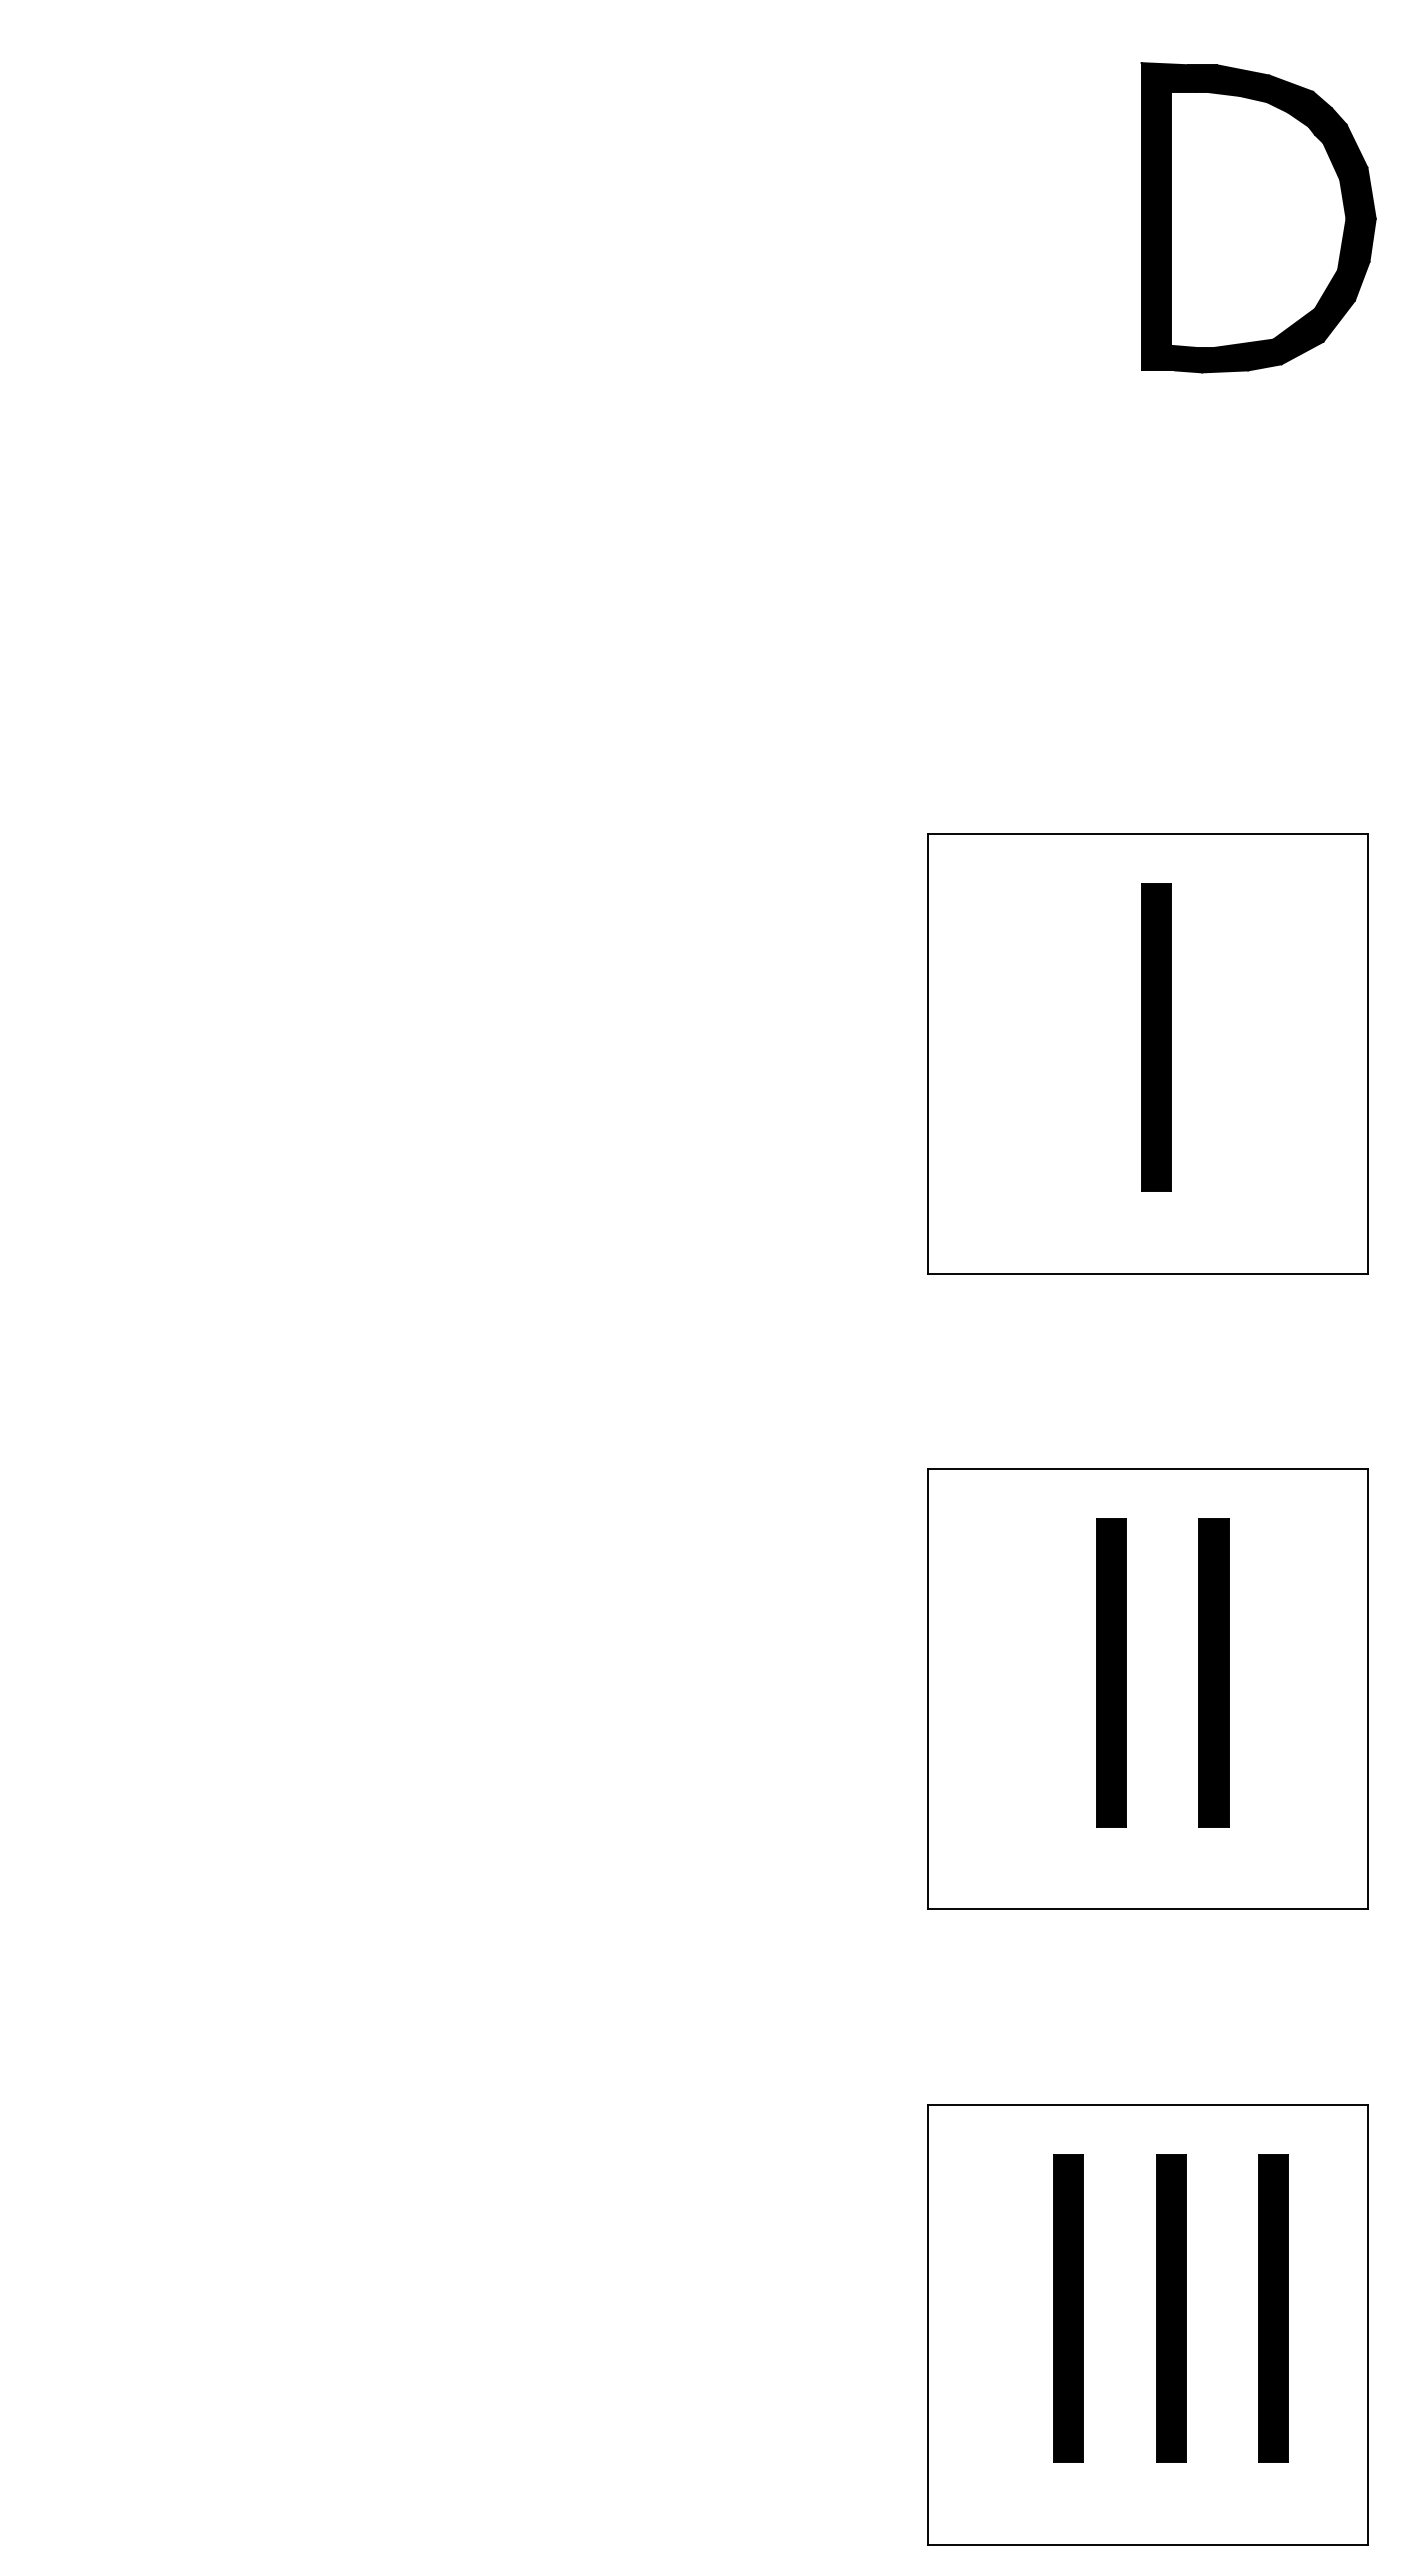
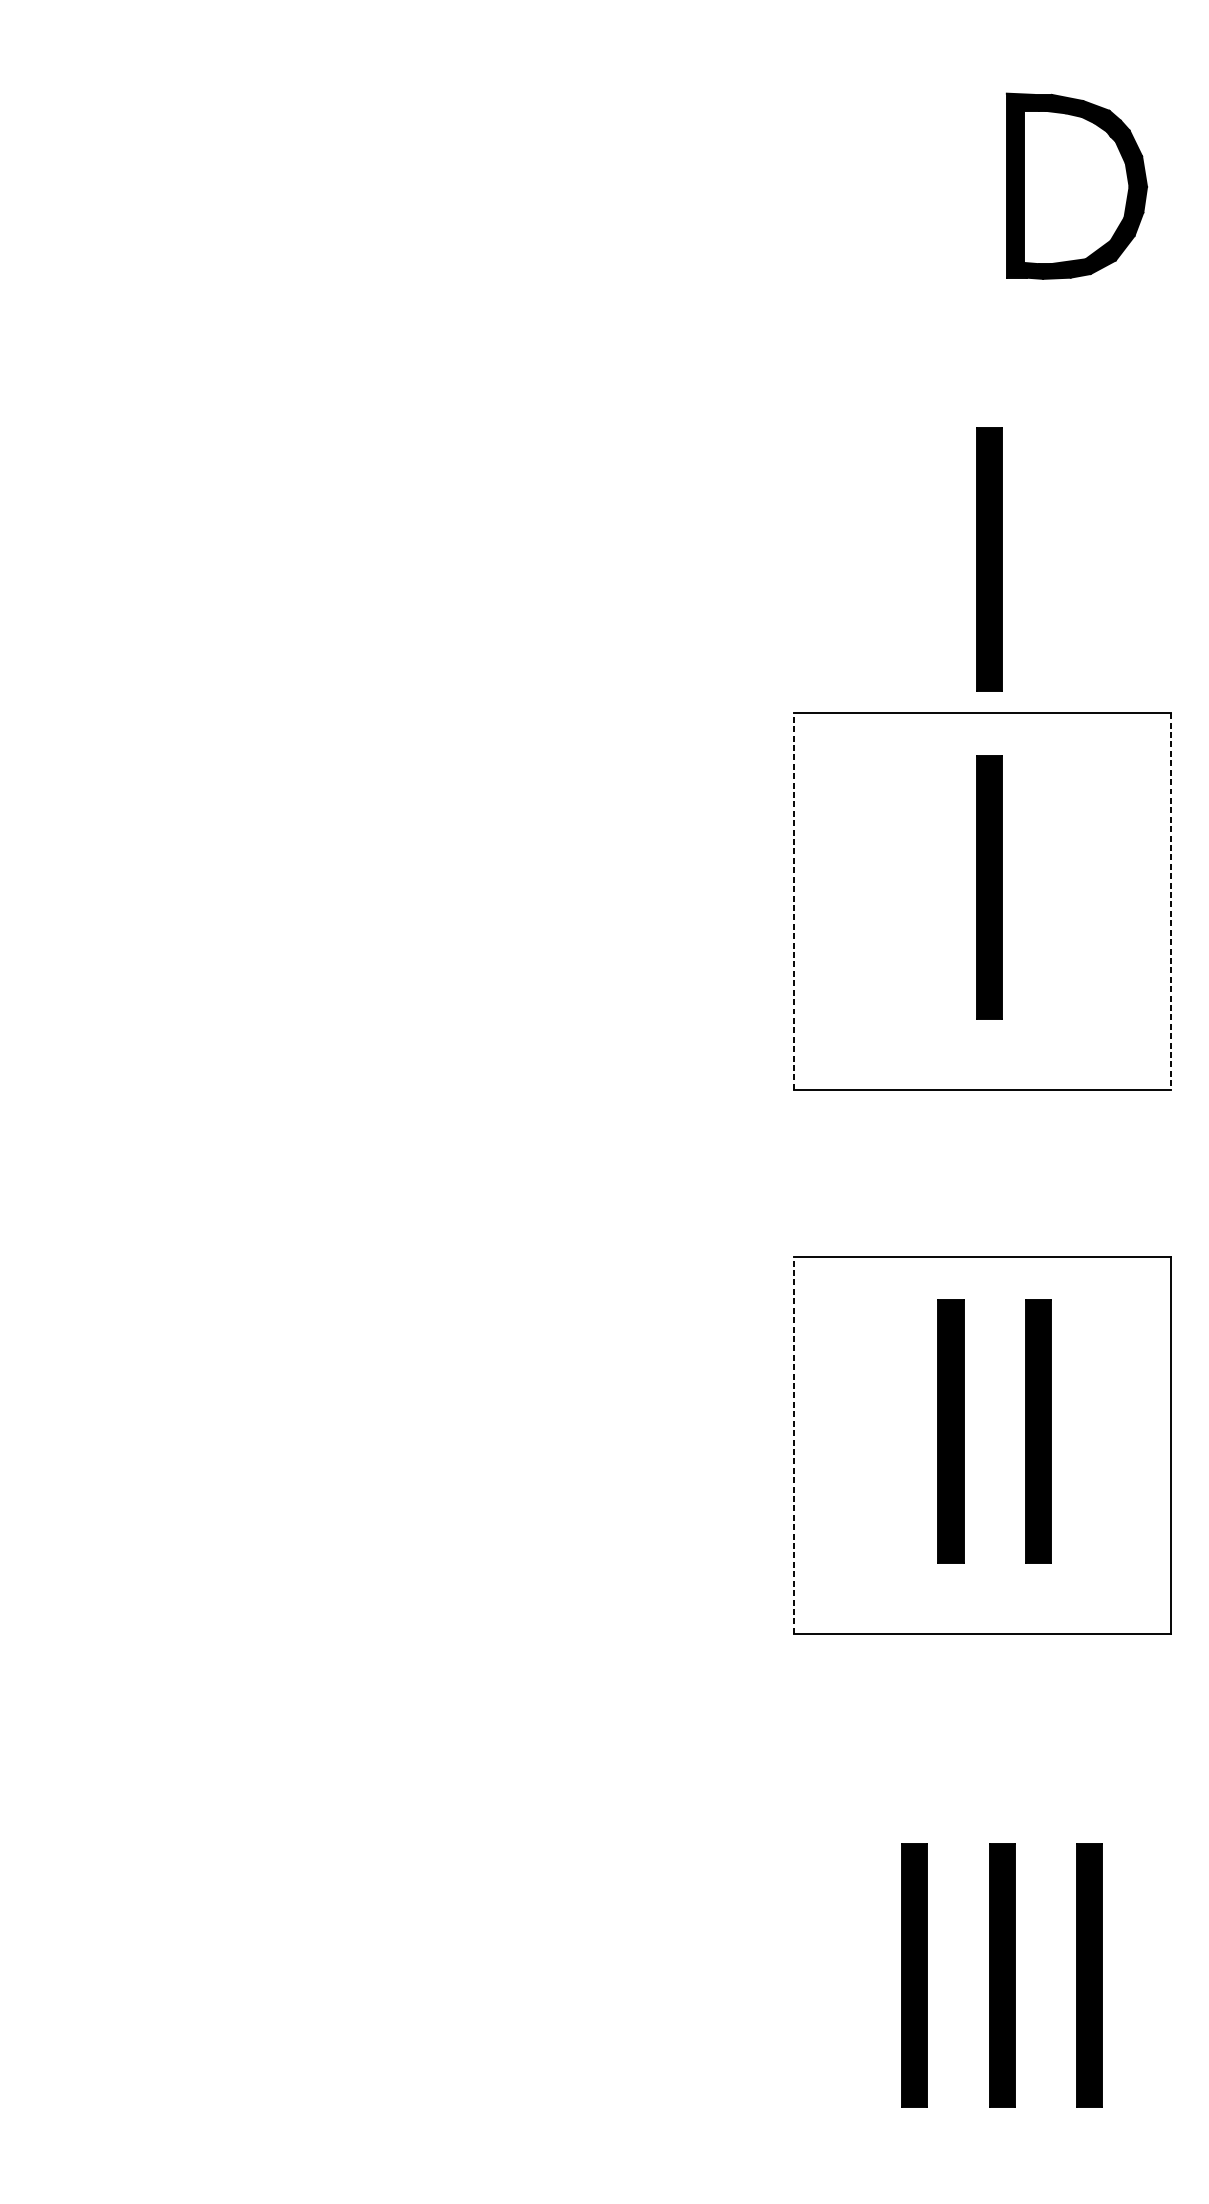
part: (1258, 217) -> (1076, 185), size x0.7
part: (1156, 654) -> (989, 559), added
line: (928, 1053) -> (794, 901), solid -> dashed
line: (1368, 1054) -> (1170, 902), solid -> dashed
line: (928, 1688) -> (794, 1444), solid -> dashed
part: (1147, 2324) -> (981, 1988), removed

